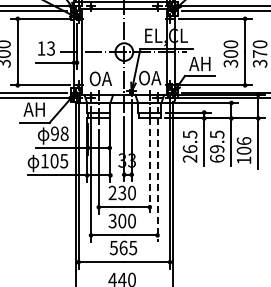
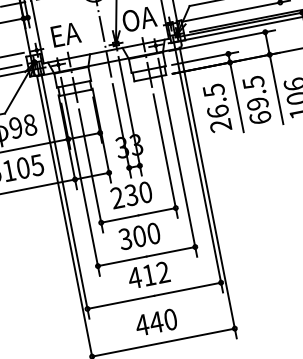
text: (100, 78) -> (66, 33), OA -> EA
line: (149, 172) -> (165, 157), dashed -> solid
line: (157, 174) -> (177, 158), dashed -> solid
text: (123, 247) -> (148, 274), 565 -> 412

